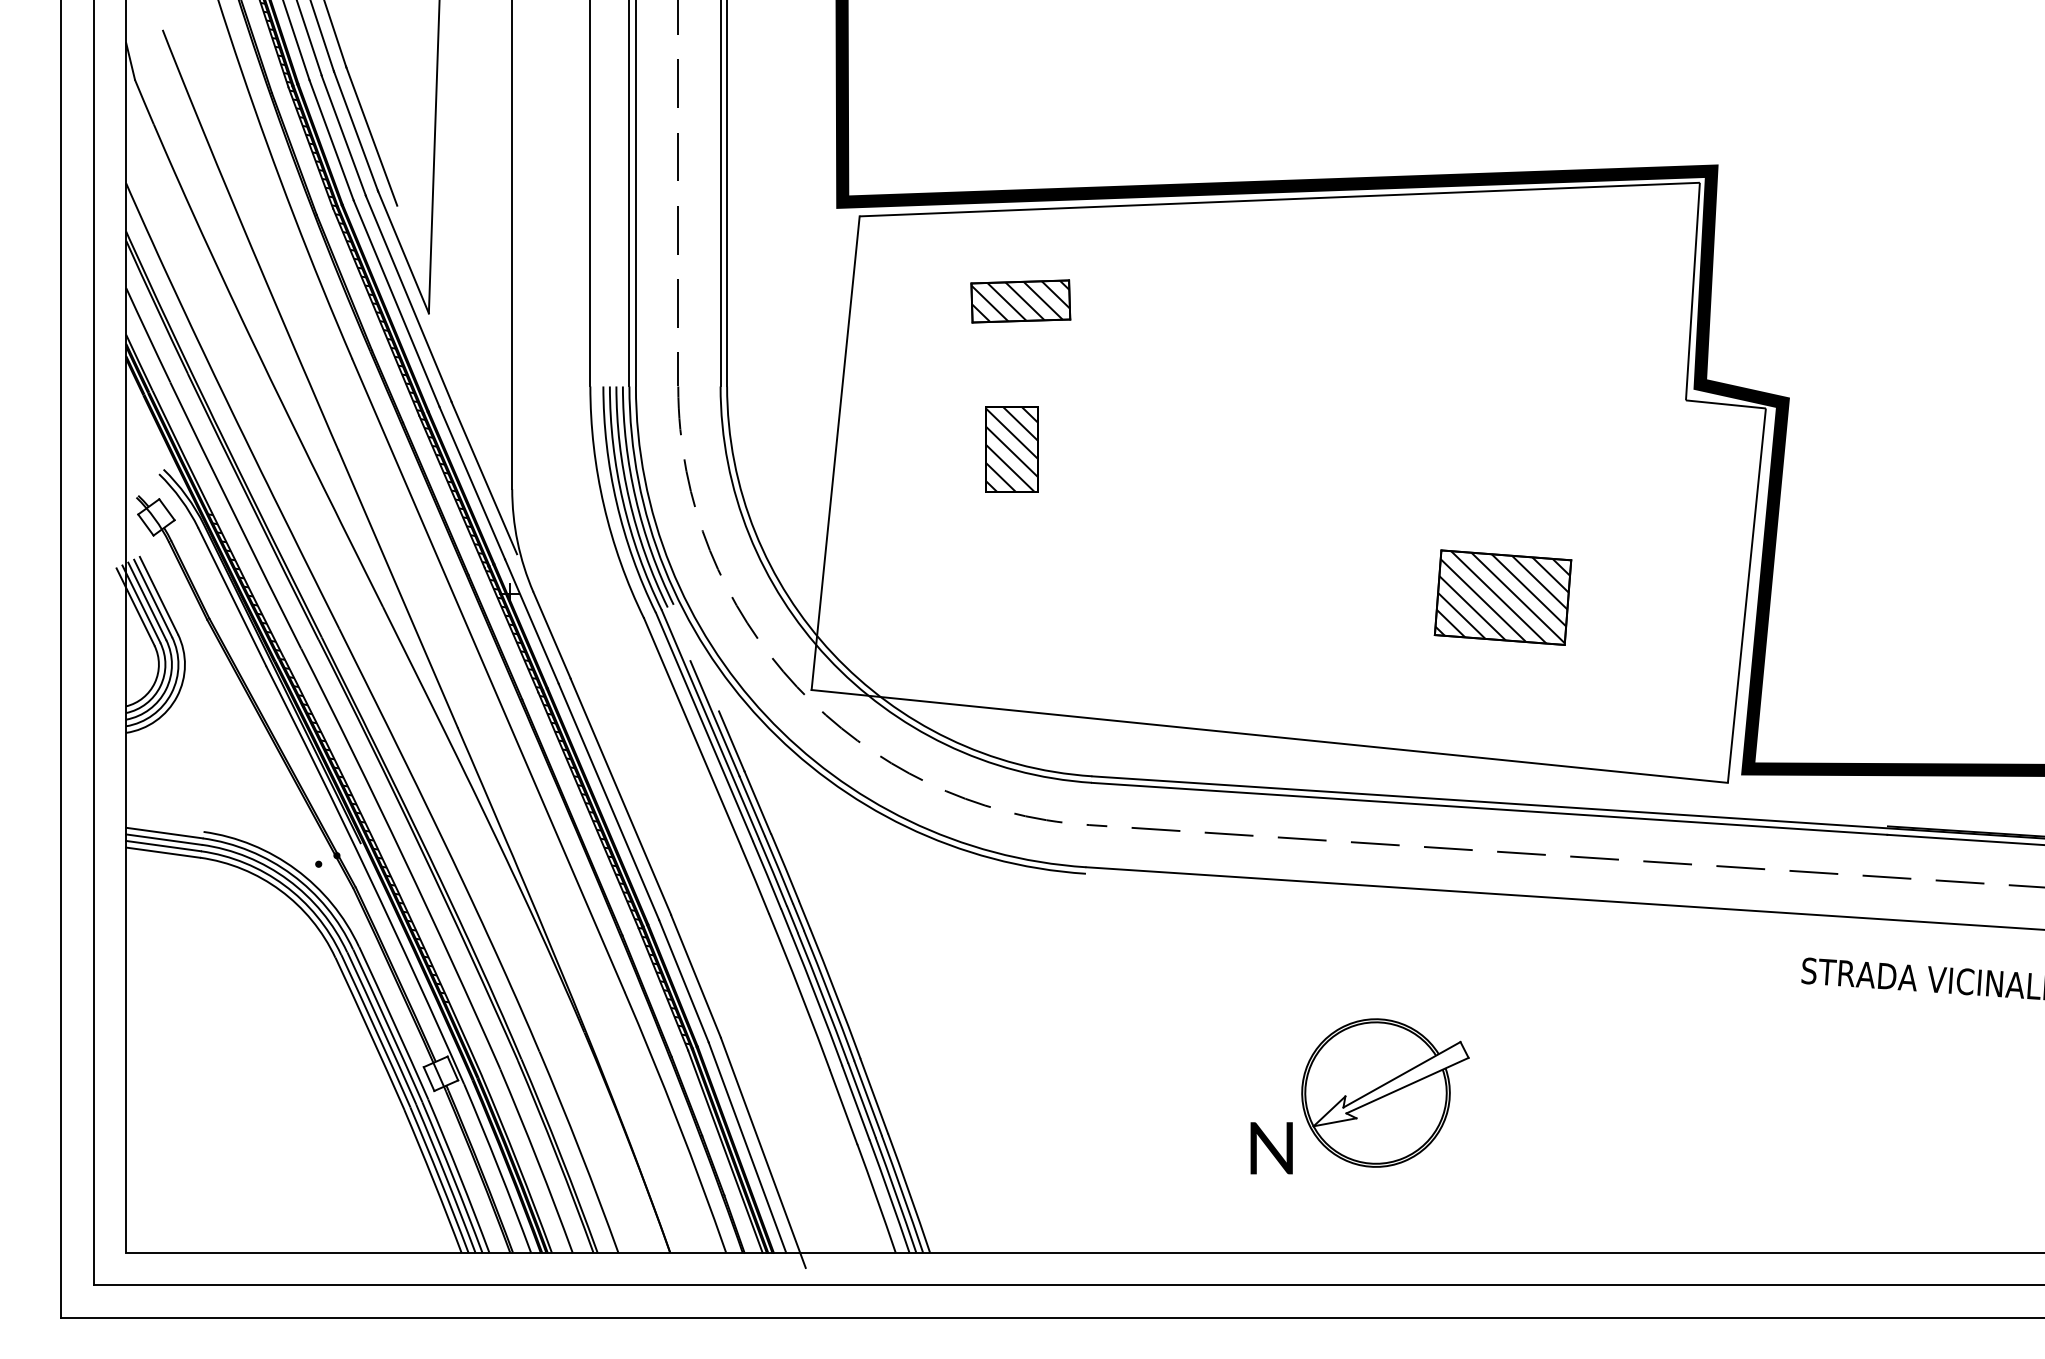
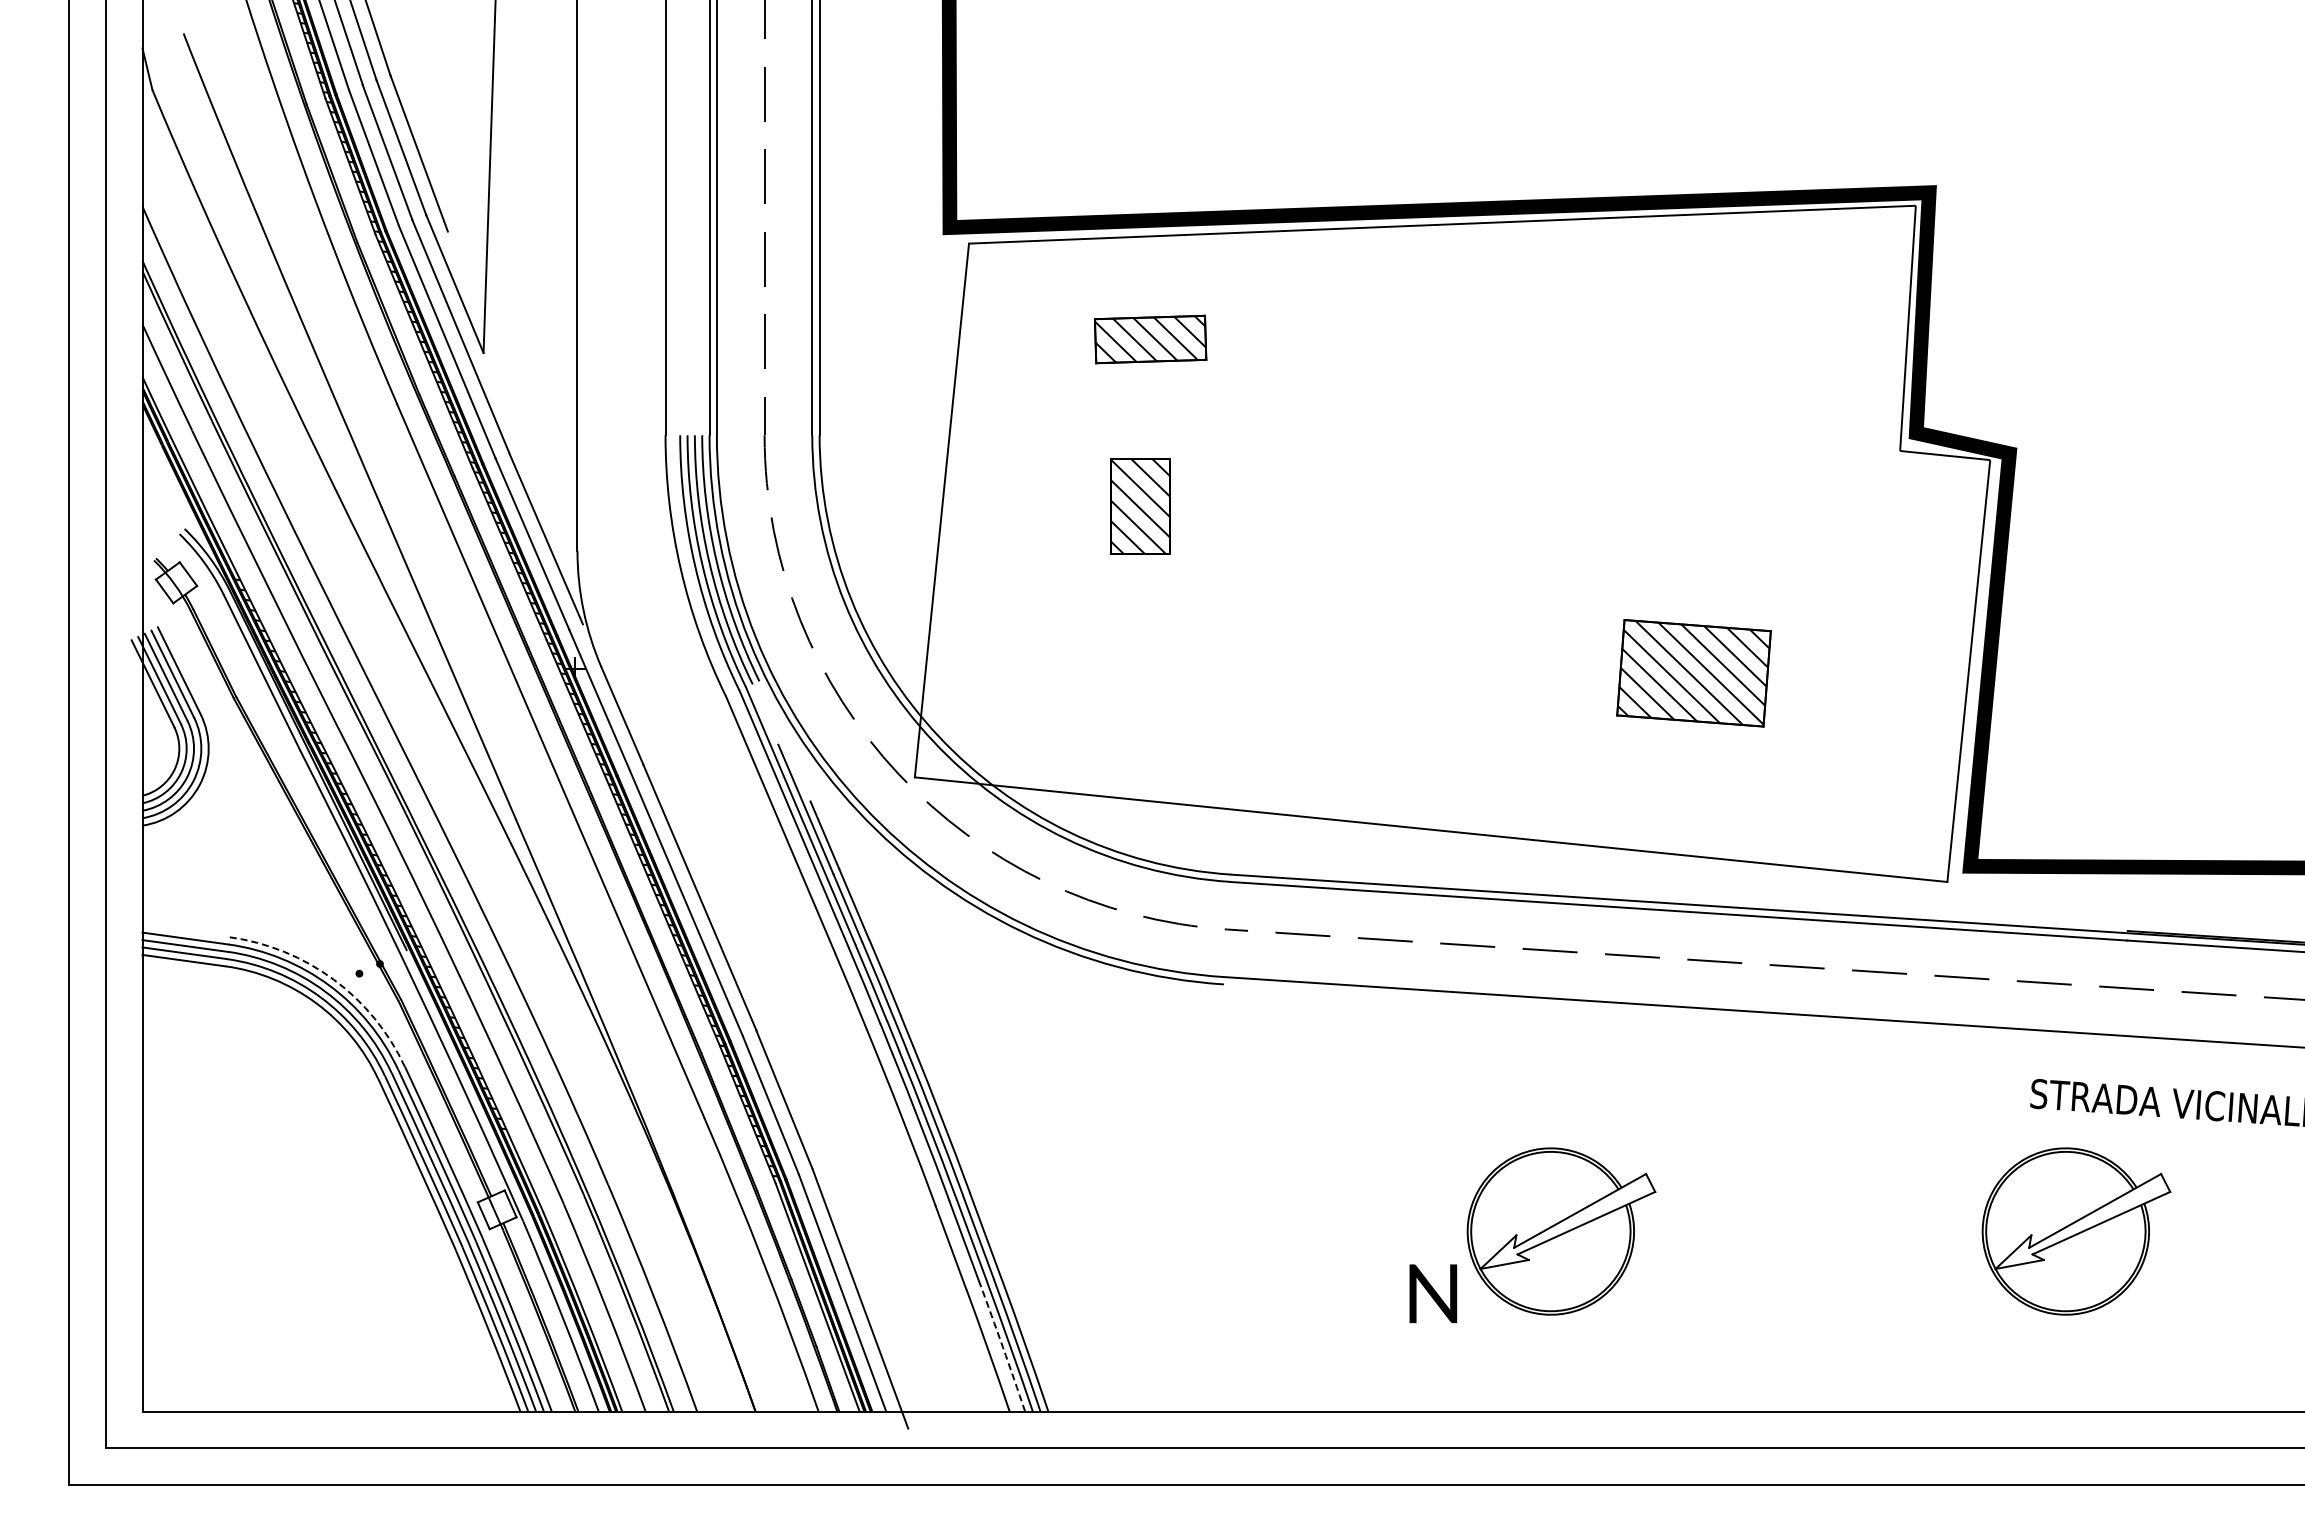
arc: (295, 869) -> (333, 979), solid -> dashed
part: (1842, 1093) -> (2076, 1231), added
arc: (890, 1195) -> (1003, 1347), solid -> dashed

